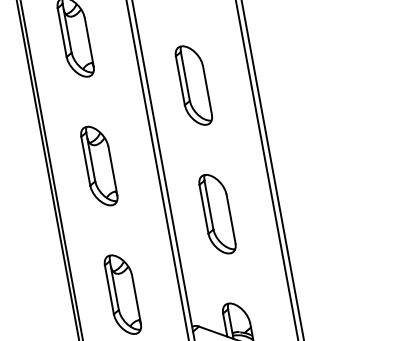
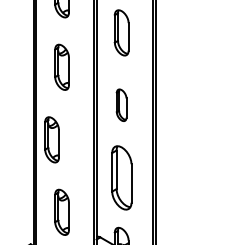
part: (193, 84) -> (121, 104), size x0.7
part: (98, 165) -> (51, 139), moved
part: (216, 213) -> (121, 177), size x1.4

